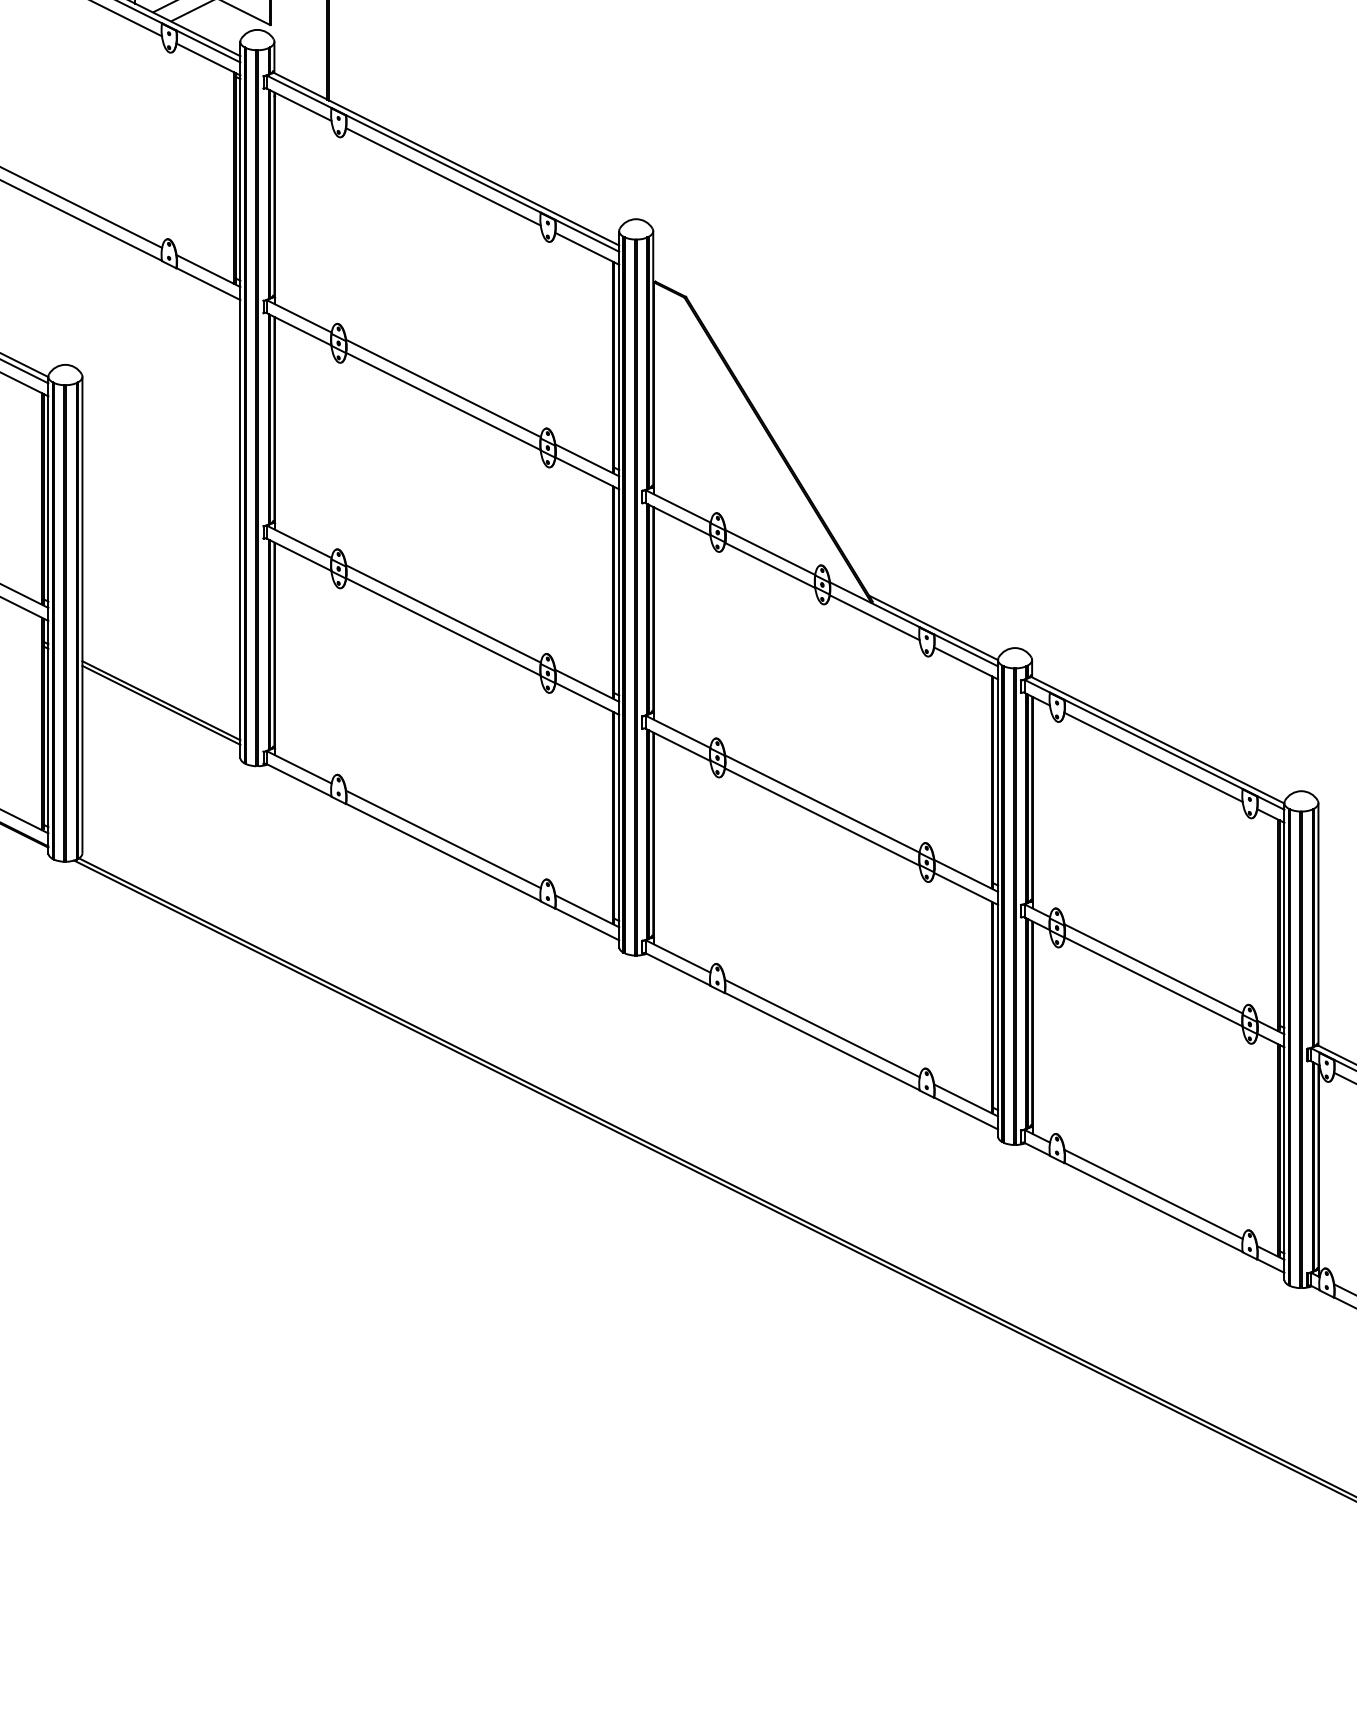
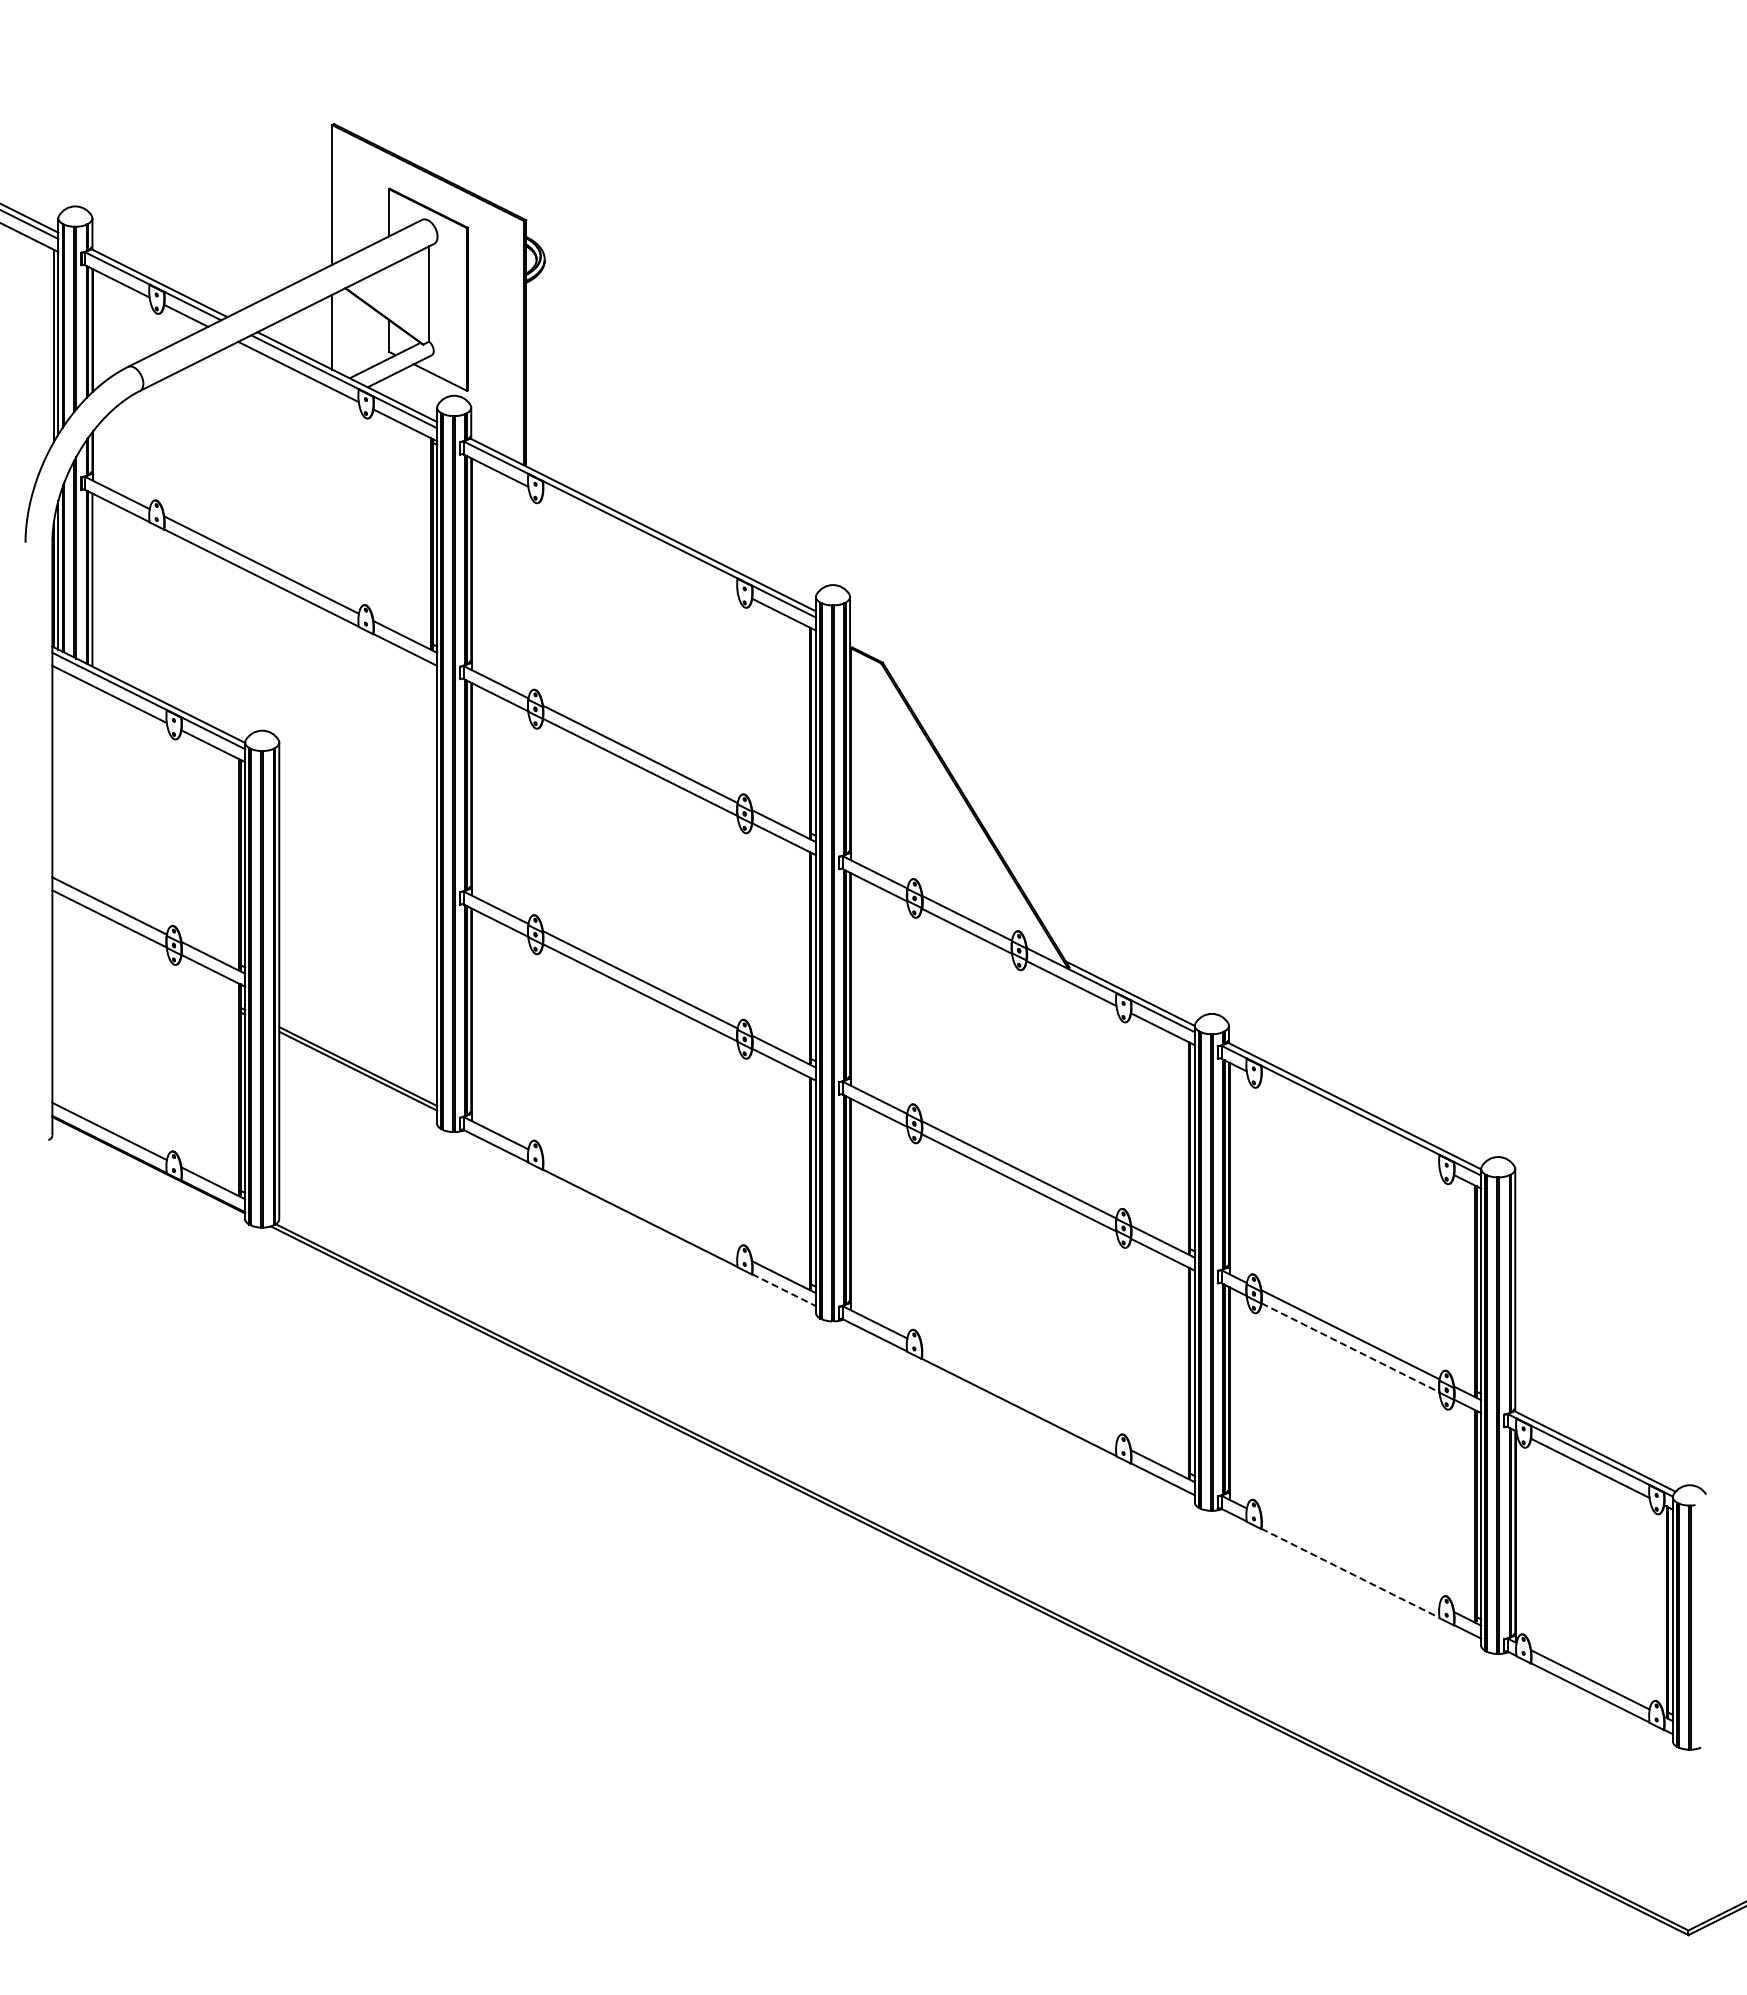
line: (443, 176) -> (640, 542), removed
line: (1153, 756) -> (1350, 1122), removed
line: (443, 839) -> (640, 1205), removed
line: (587, 924) -> (784, 1290), solid -> dashed
line: (1153, 982) -> (1350, 1348), solid -> dashed
line: (821, 1028) -> (1018, 1394), removed
line: (1153, 1193) -> (1350, 1559), removed
line: (1153, 1207) -> (1350, 1573), solid -> dashed

